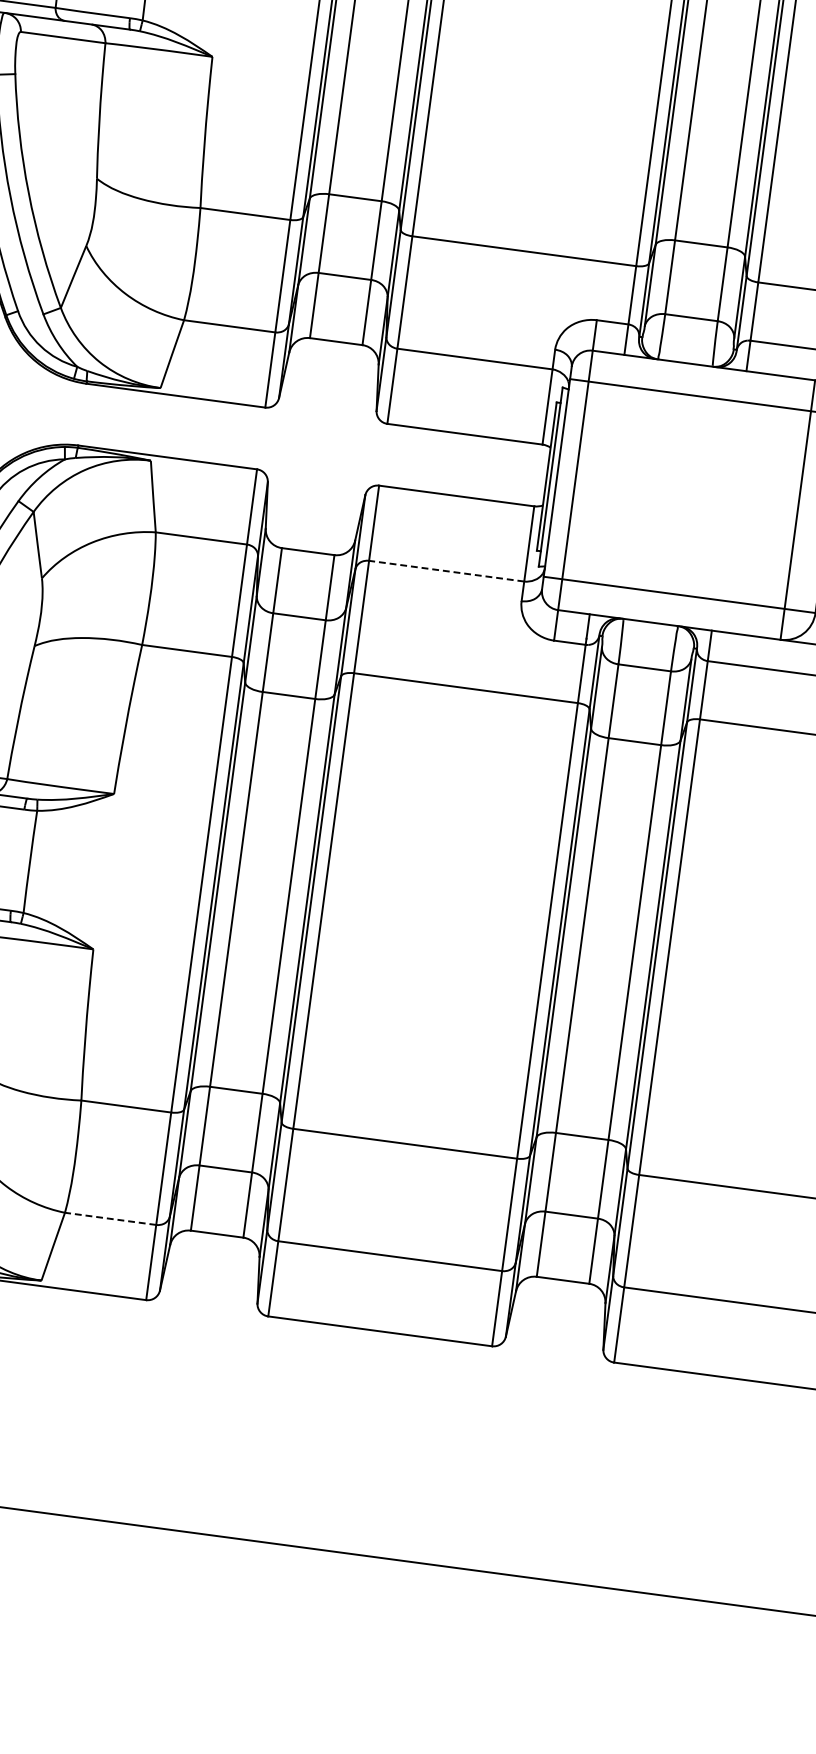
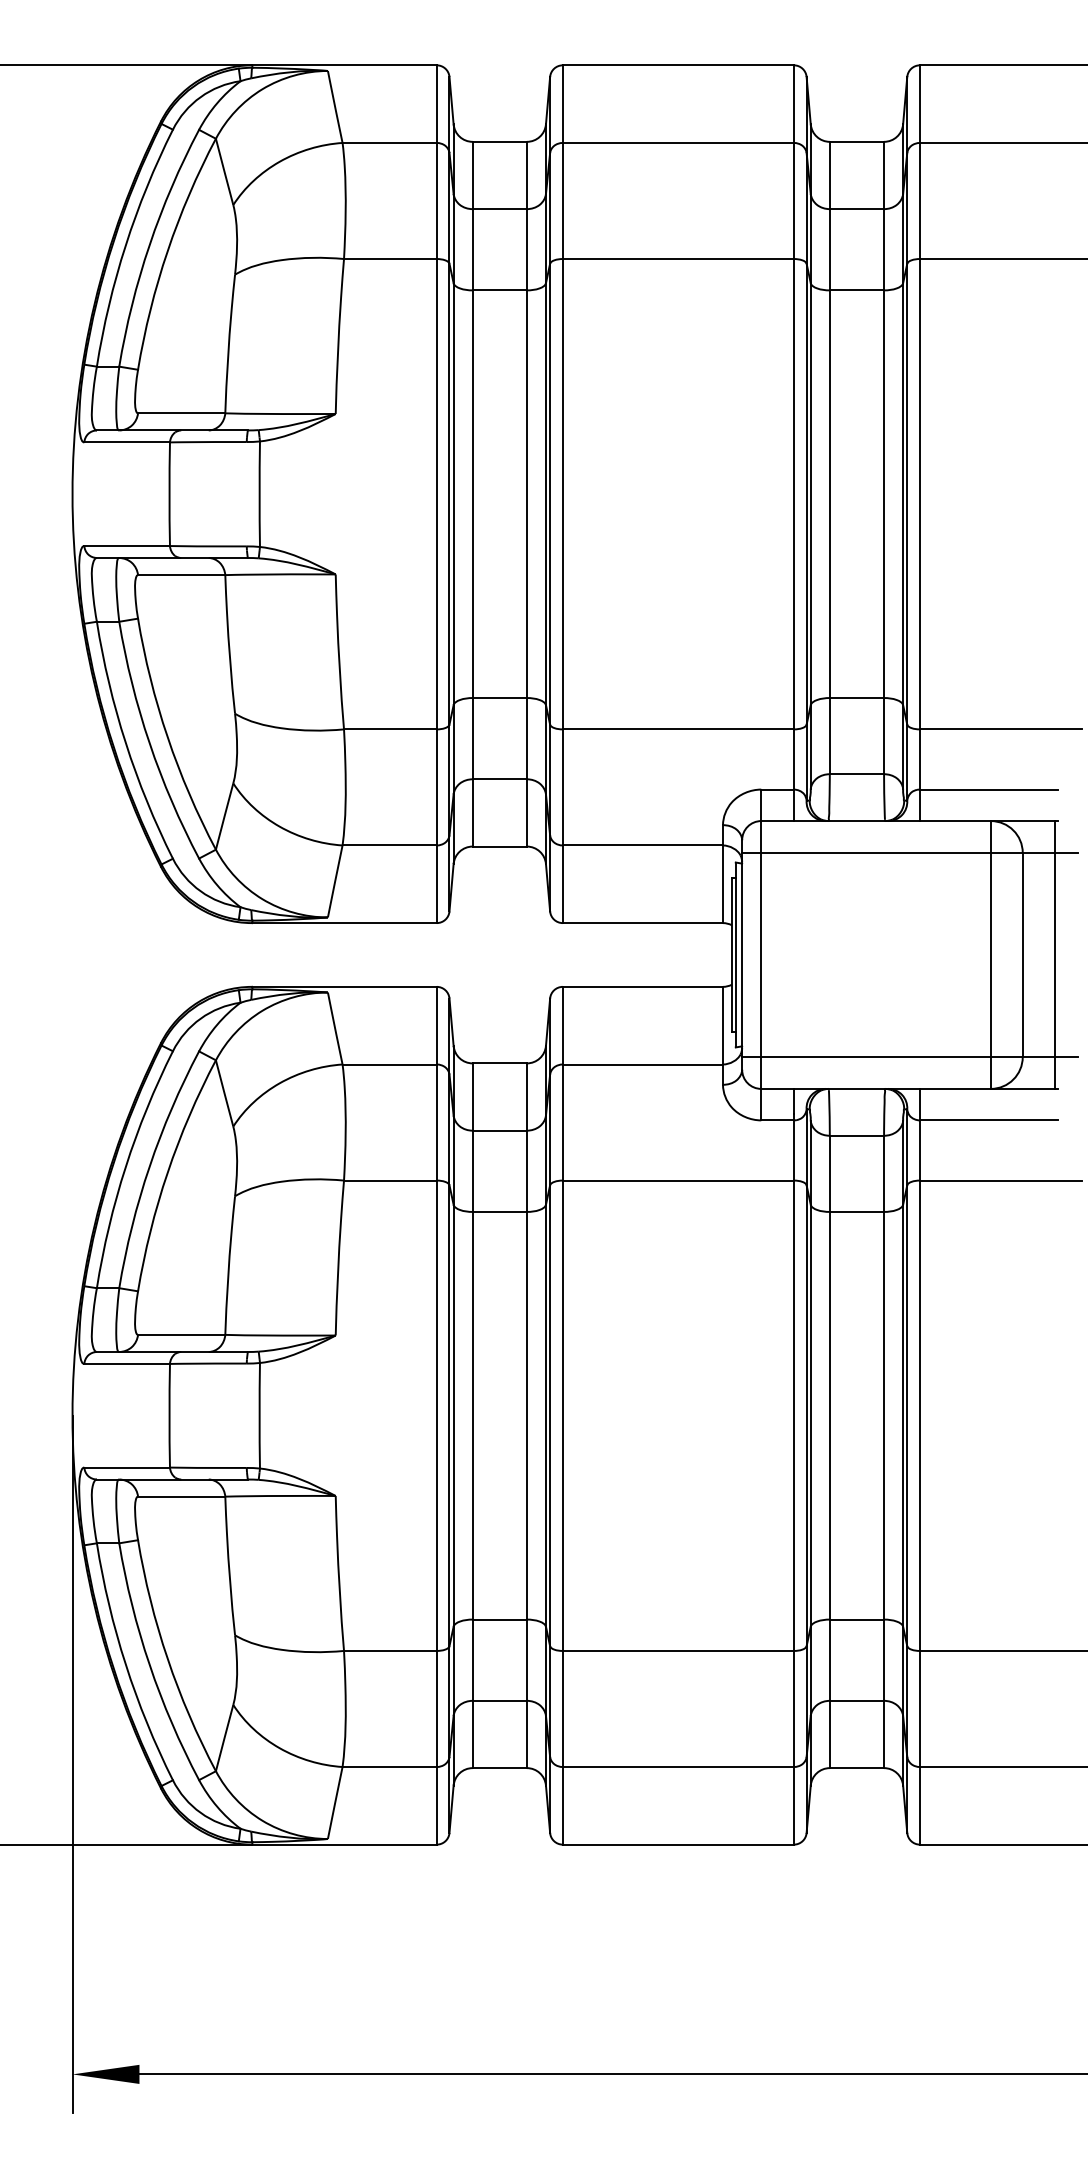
line: (446, 571) -> (642, 1064), dashed -> solid
line: (110, 1219) -> (389, 1767), dashed -> solid

